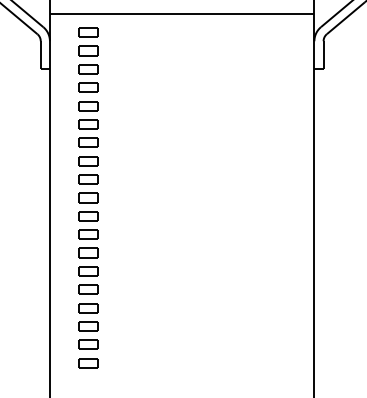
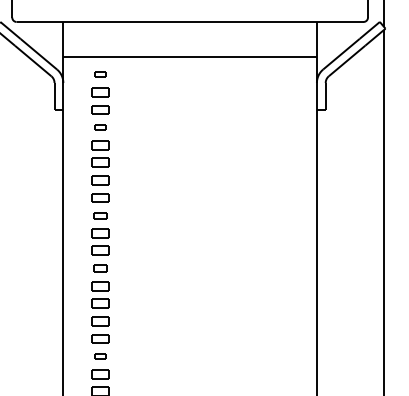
part: (88, 32) -> (100, 74), size x0.6
part: (88, 87) -> (100, 127), size x0.6
part: (88, 179) -> (100, 215), size x0.7
part: (88, 234) -> (100, 268), size x0.7
part: (88, 326) -> (100, 356), size x0.6

